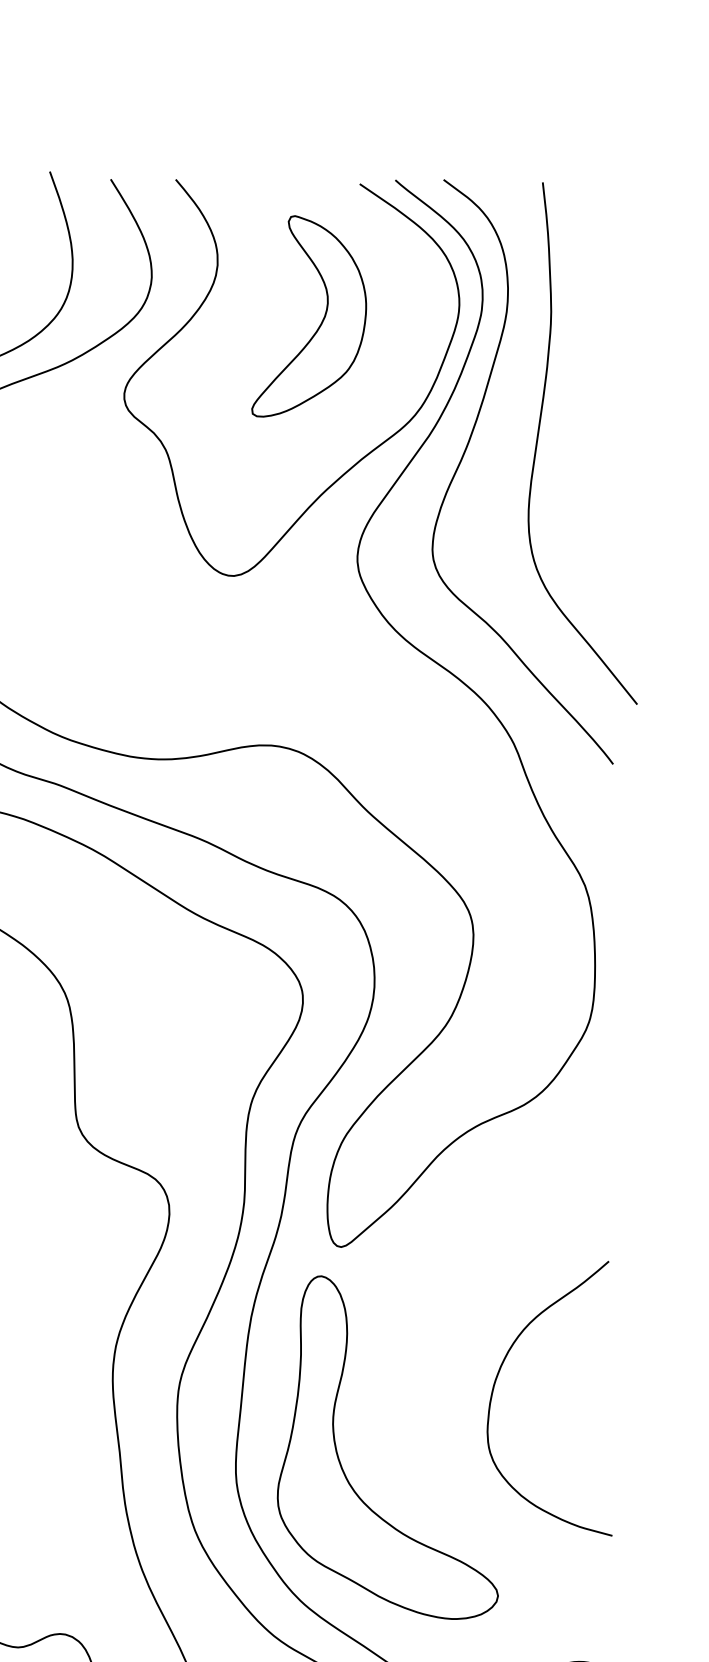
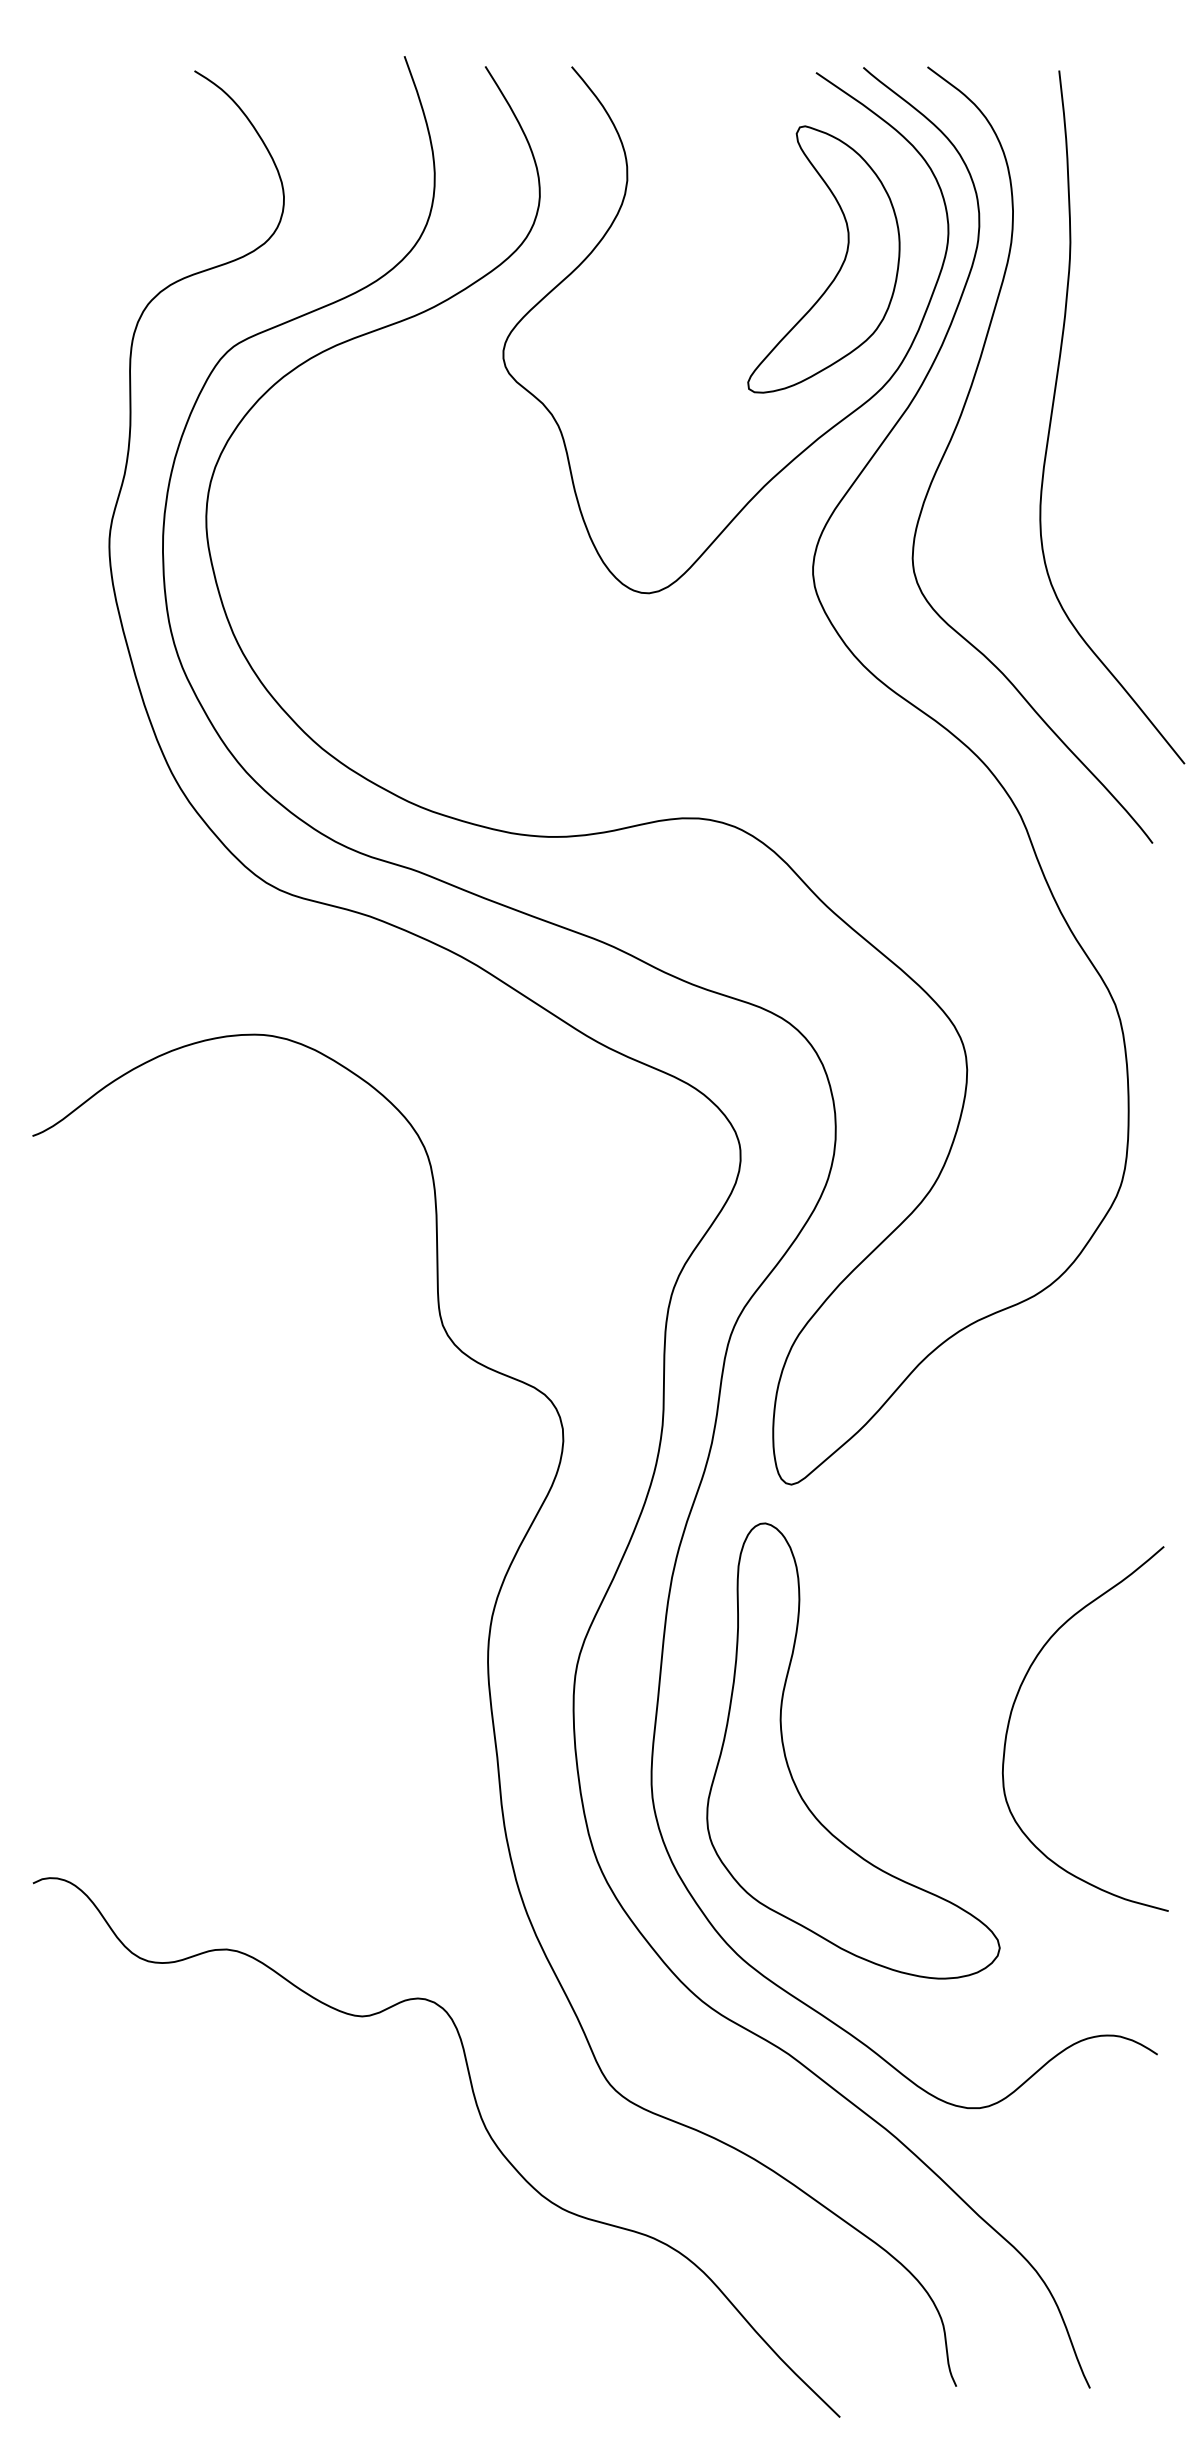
part: (320, 323) -> (839, 268), moved
curve: (496, 1380) -> (1014, 1705), moved

